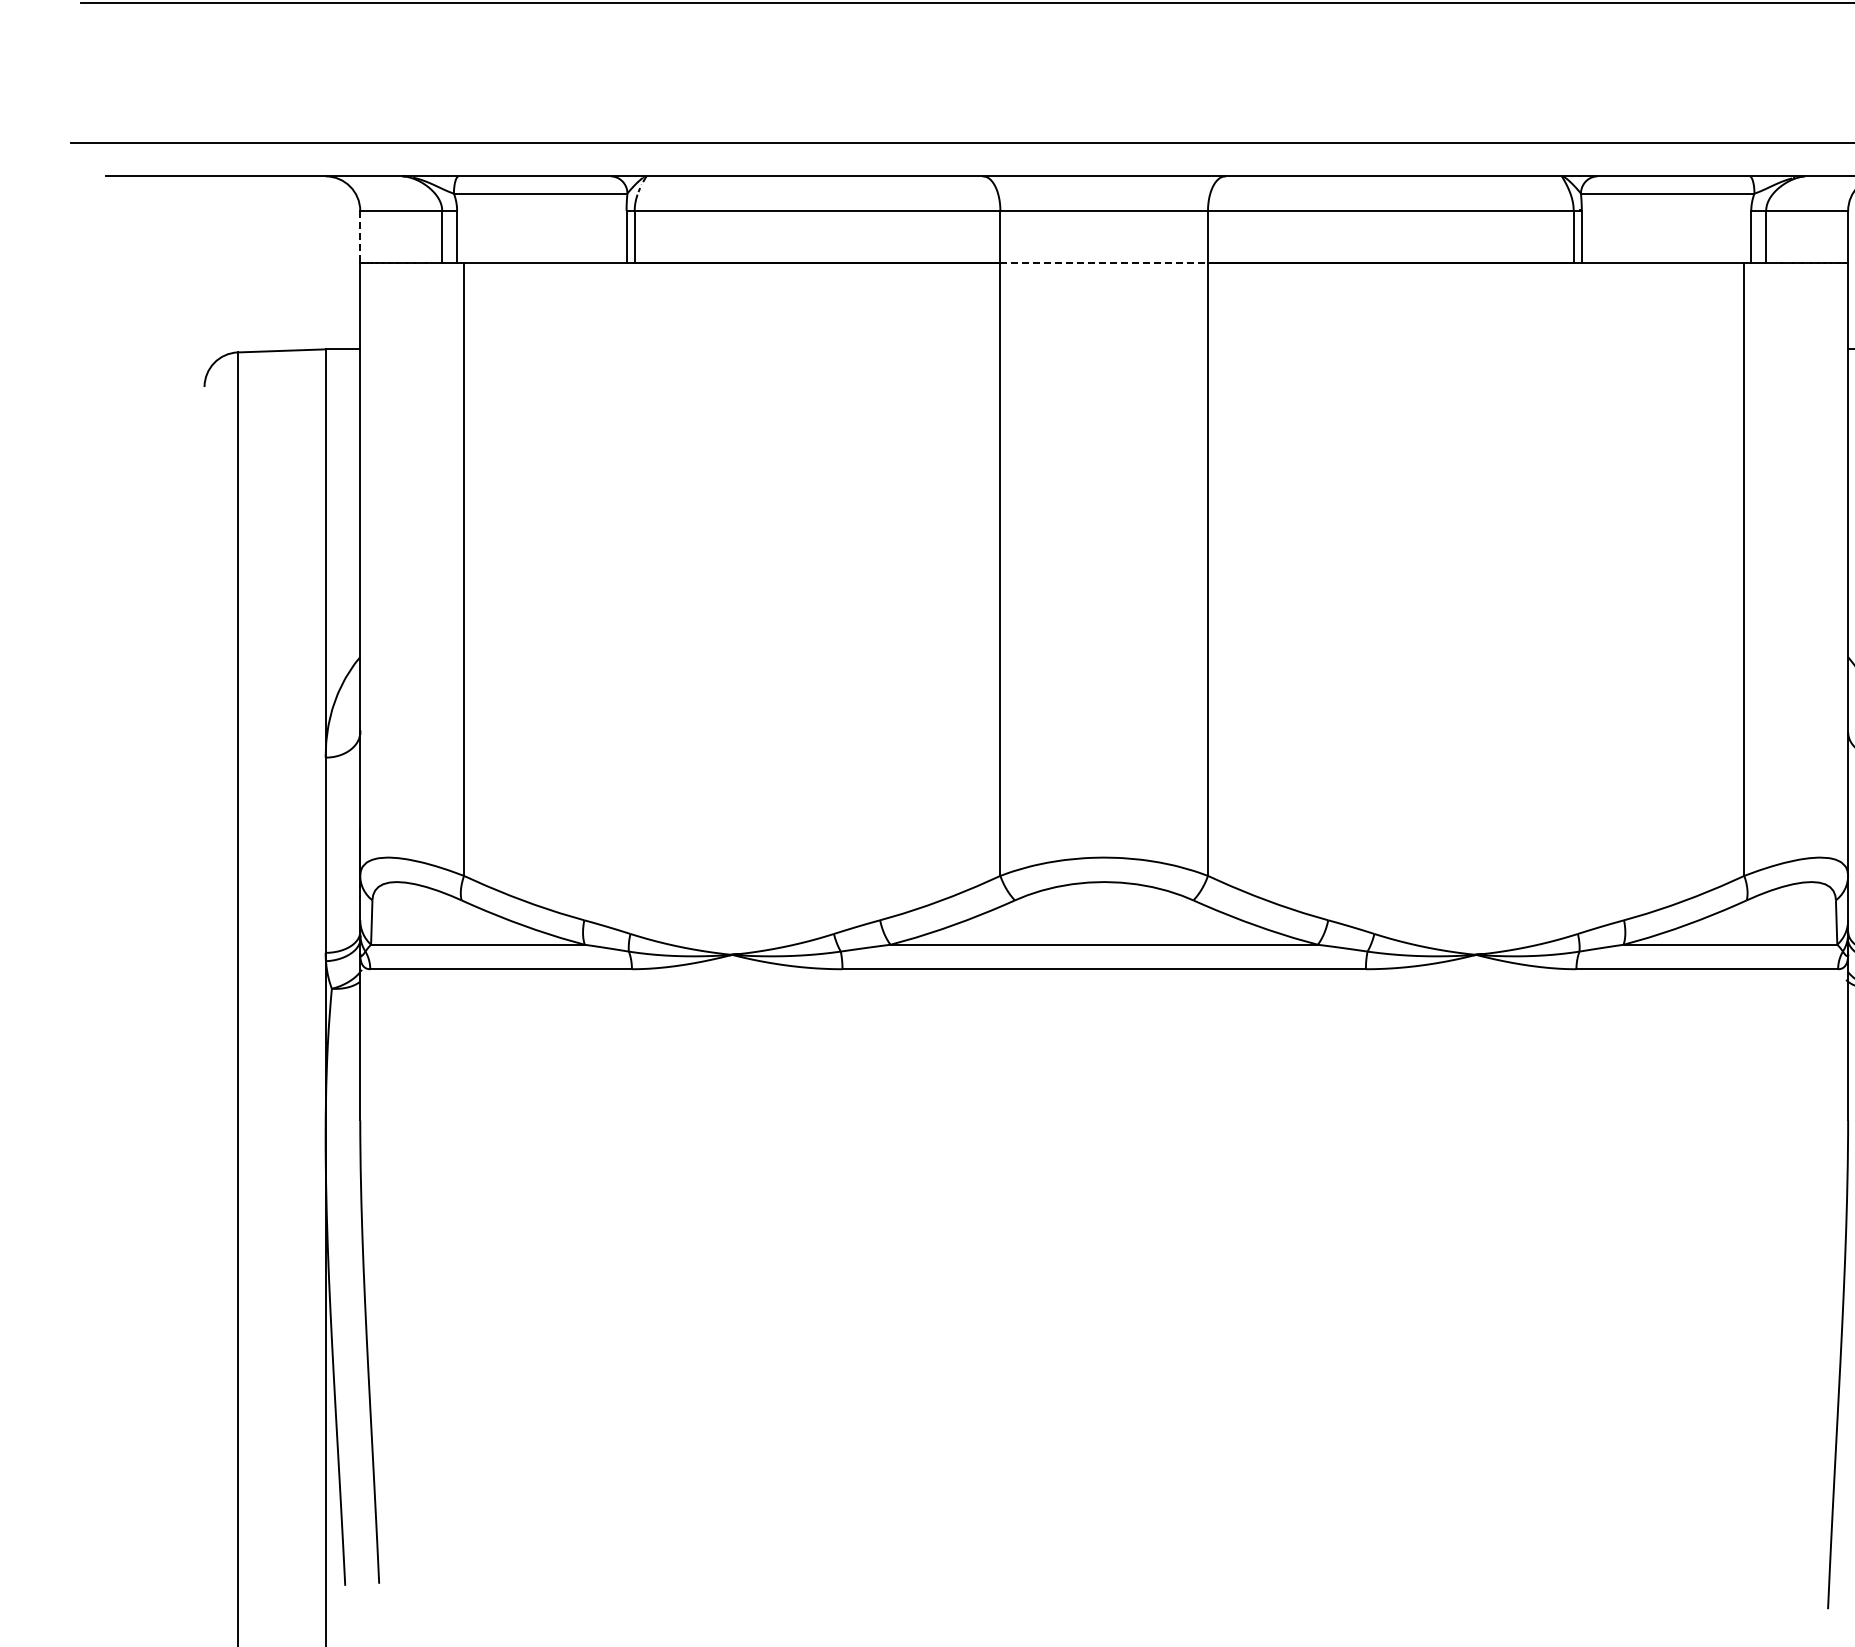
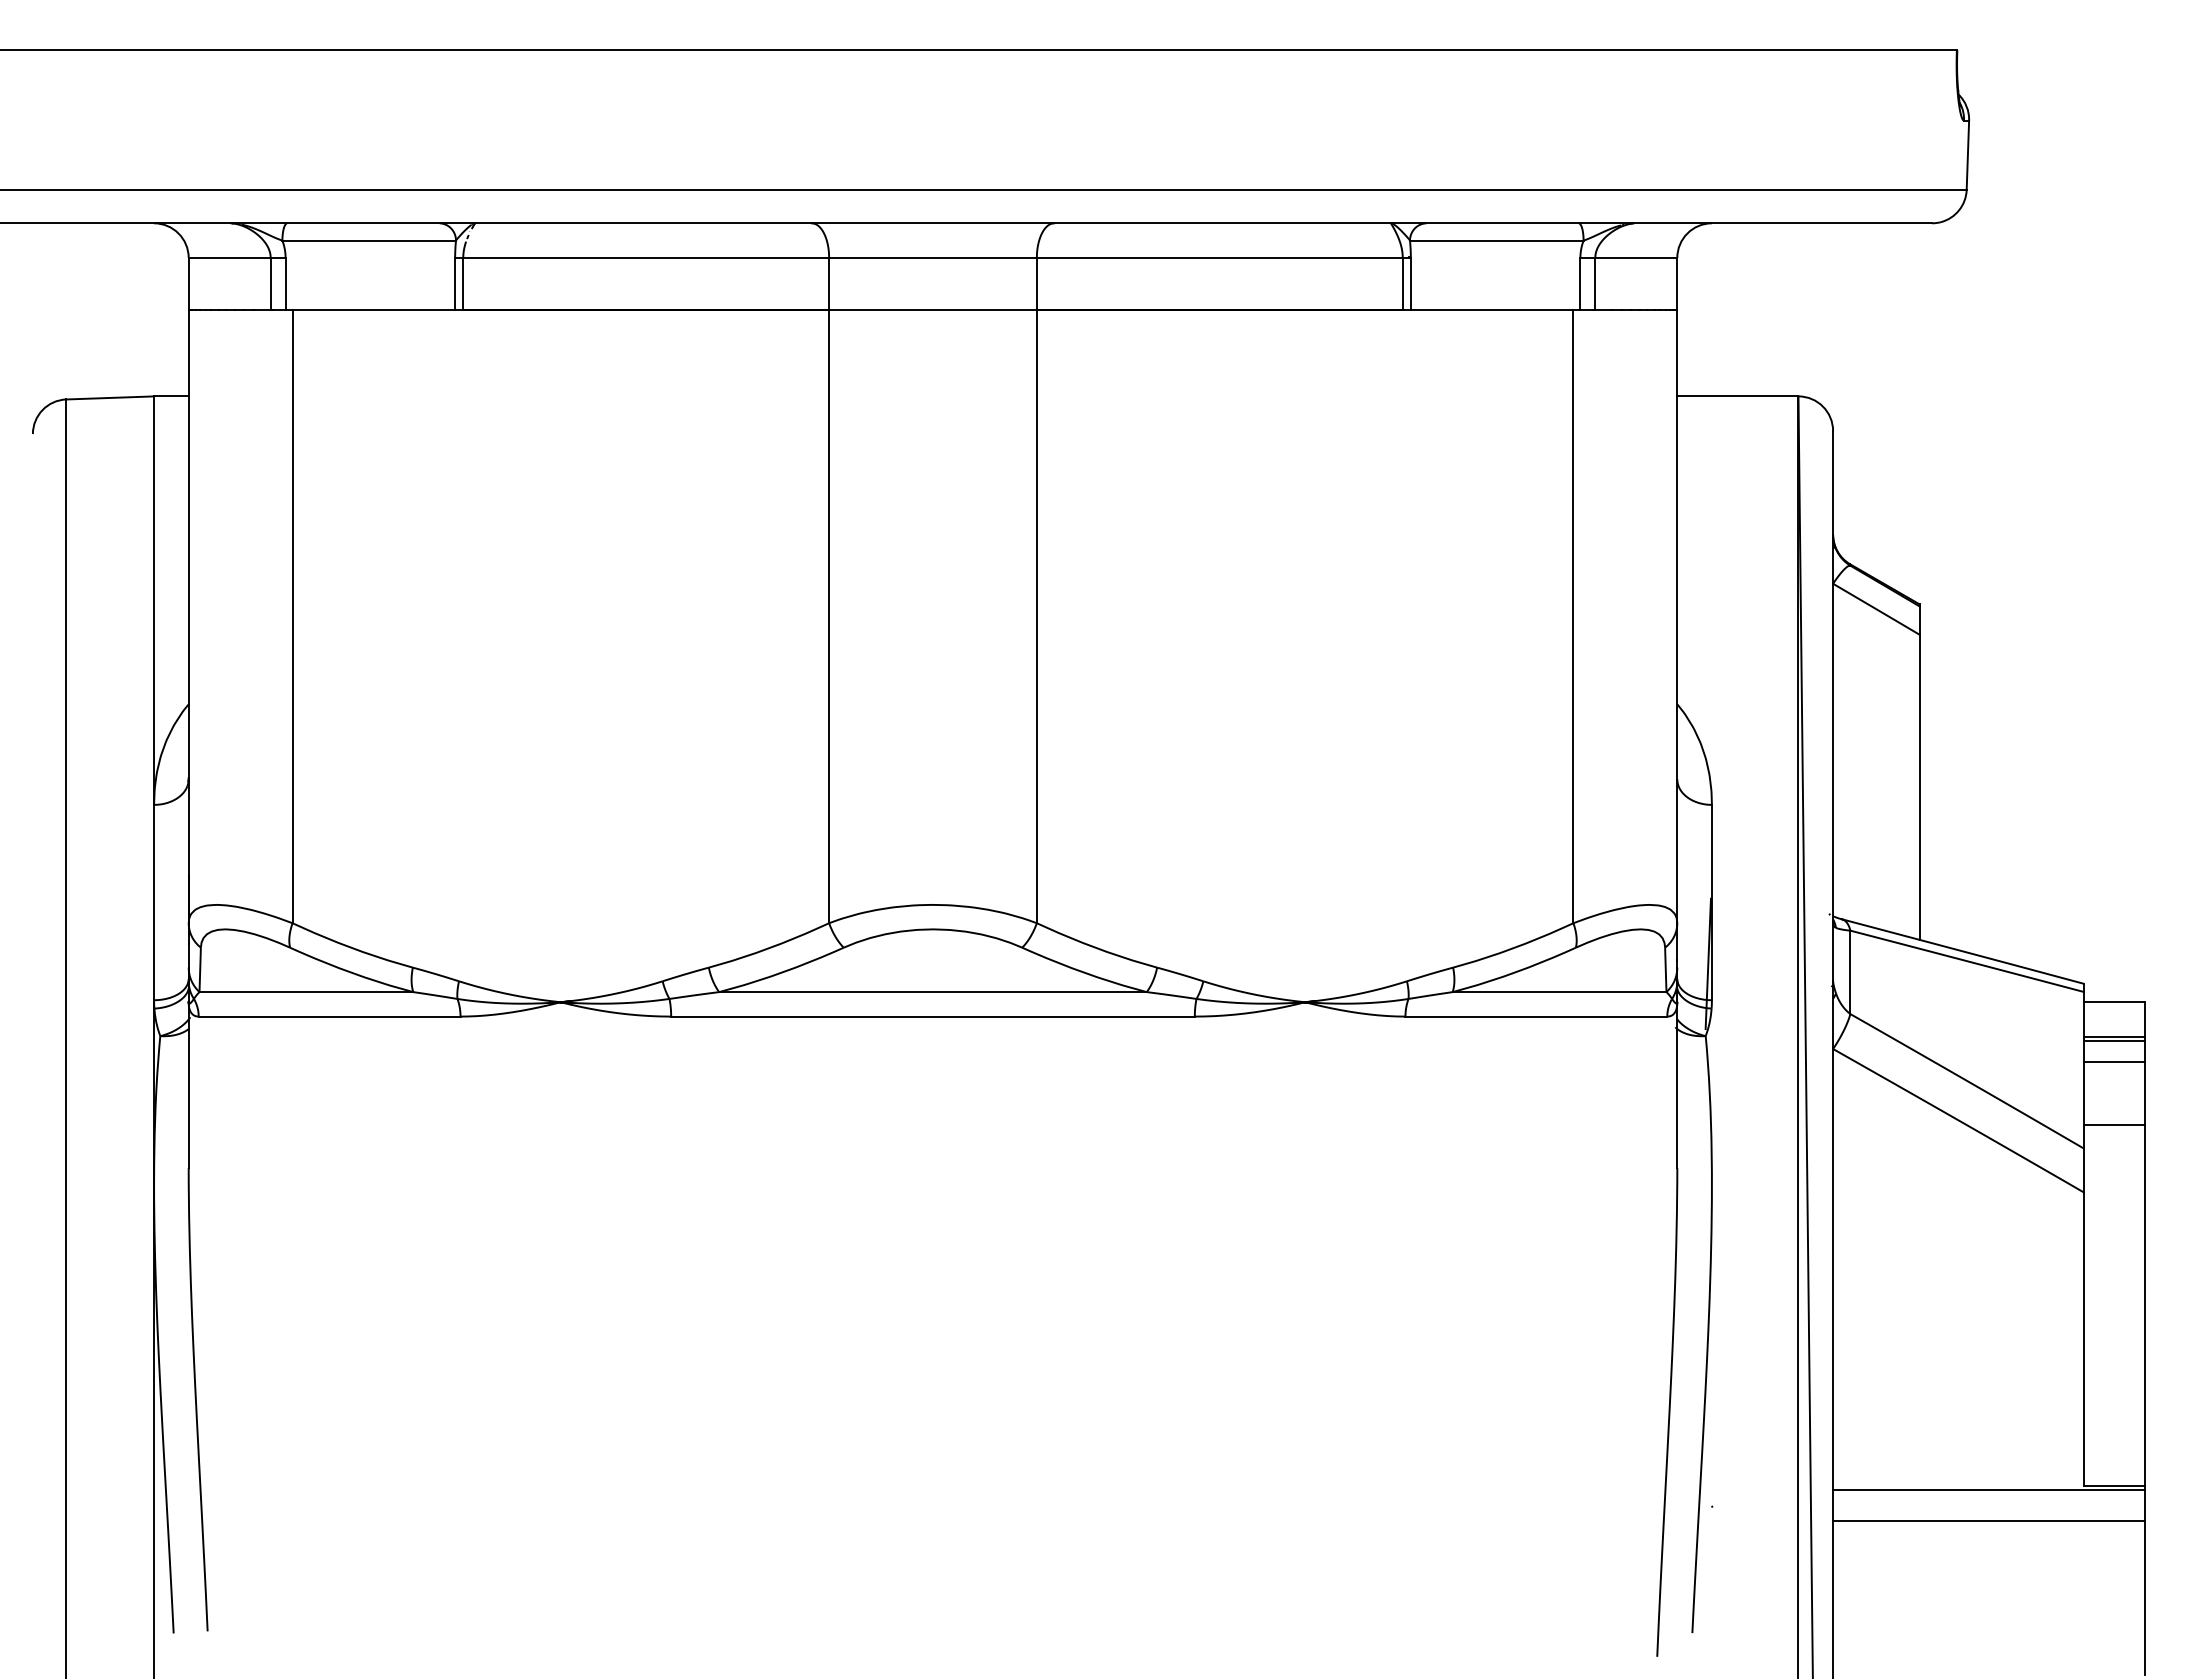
line: (360, 236) -> (188, 283), dashed -> solid
line: (1104, 262) -> (933, 309), dashed -> solid

